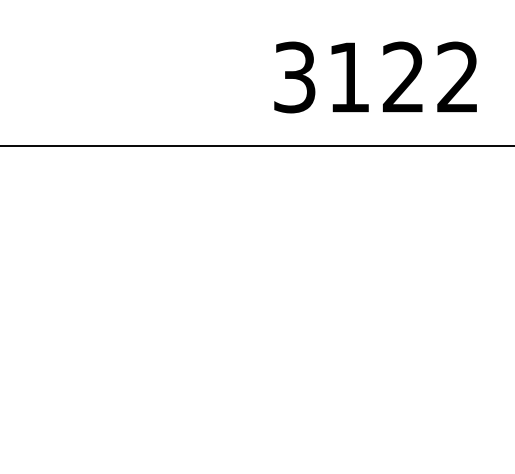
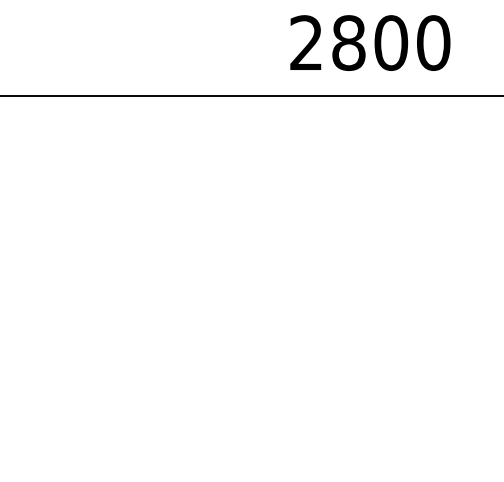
text: (377, 76) -> (370, 42), 3122 -> 2800

